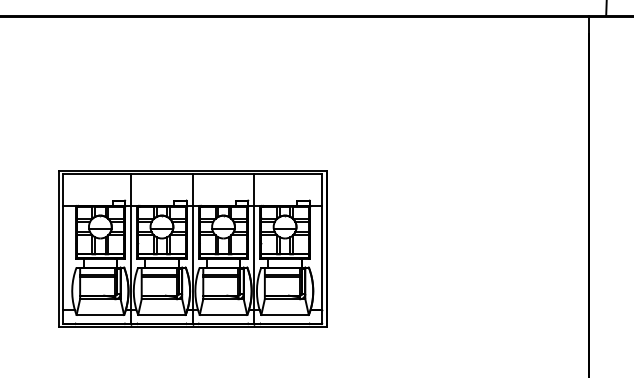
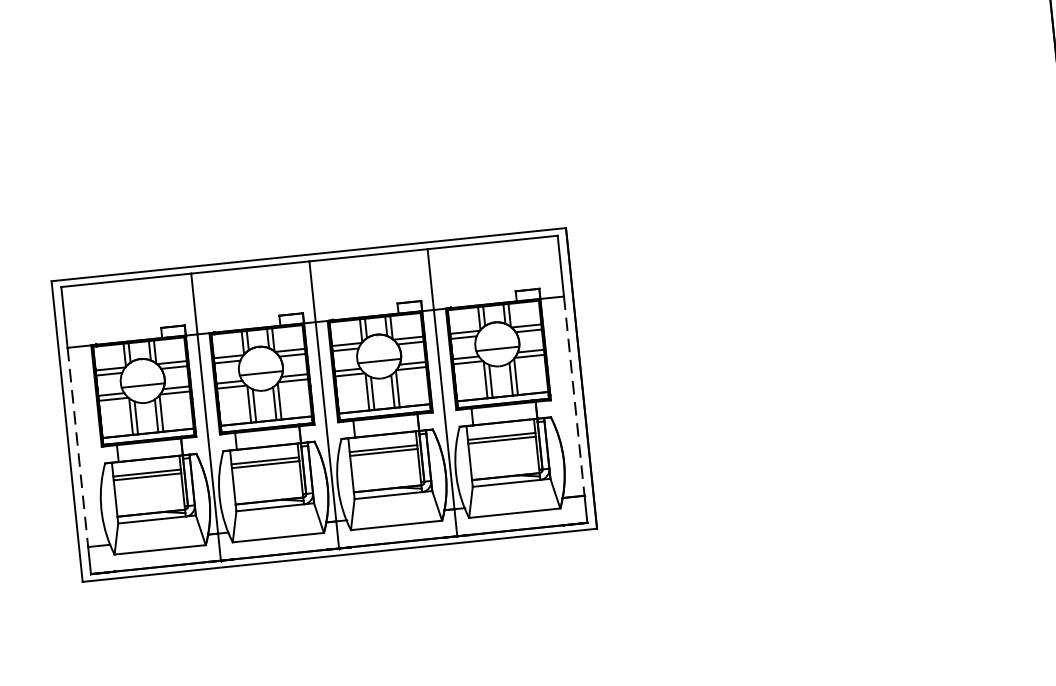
line: (63, 257) -> (77, 446), solid -> dashed
line: (322, 257) -> (575, 395), solid -> dashed

